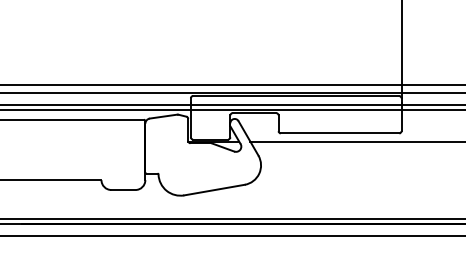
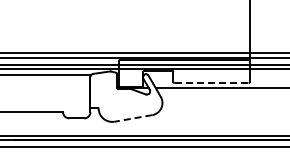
line: (339, 134) -> (211, 83), solid -> dashed
line: (214, 190) -> (133, 118), solid -> dashed

